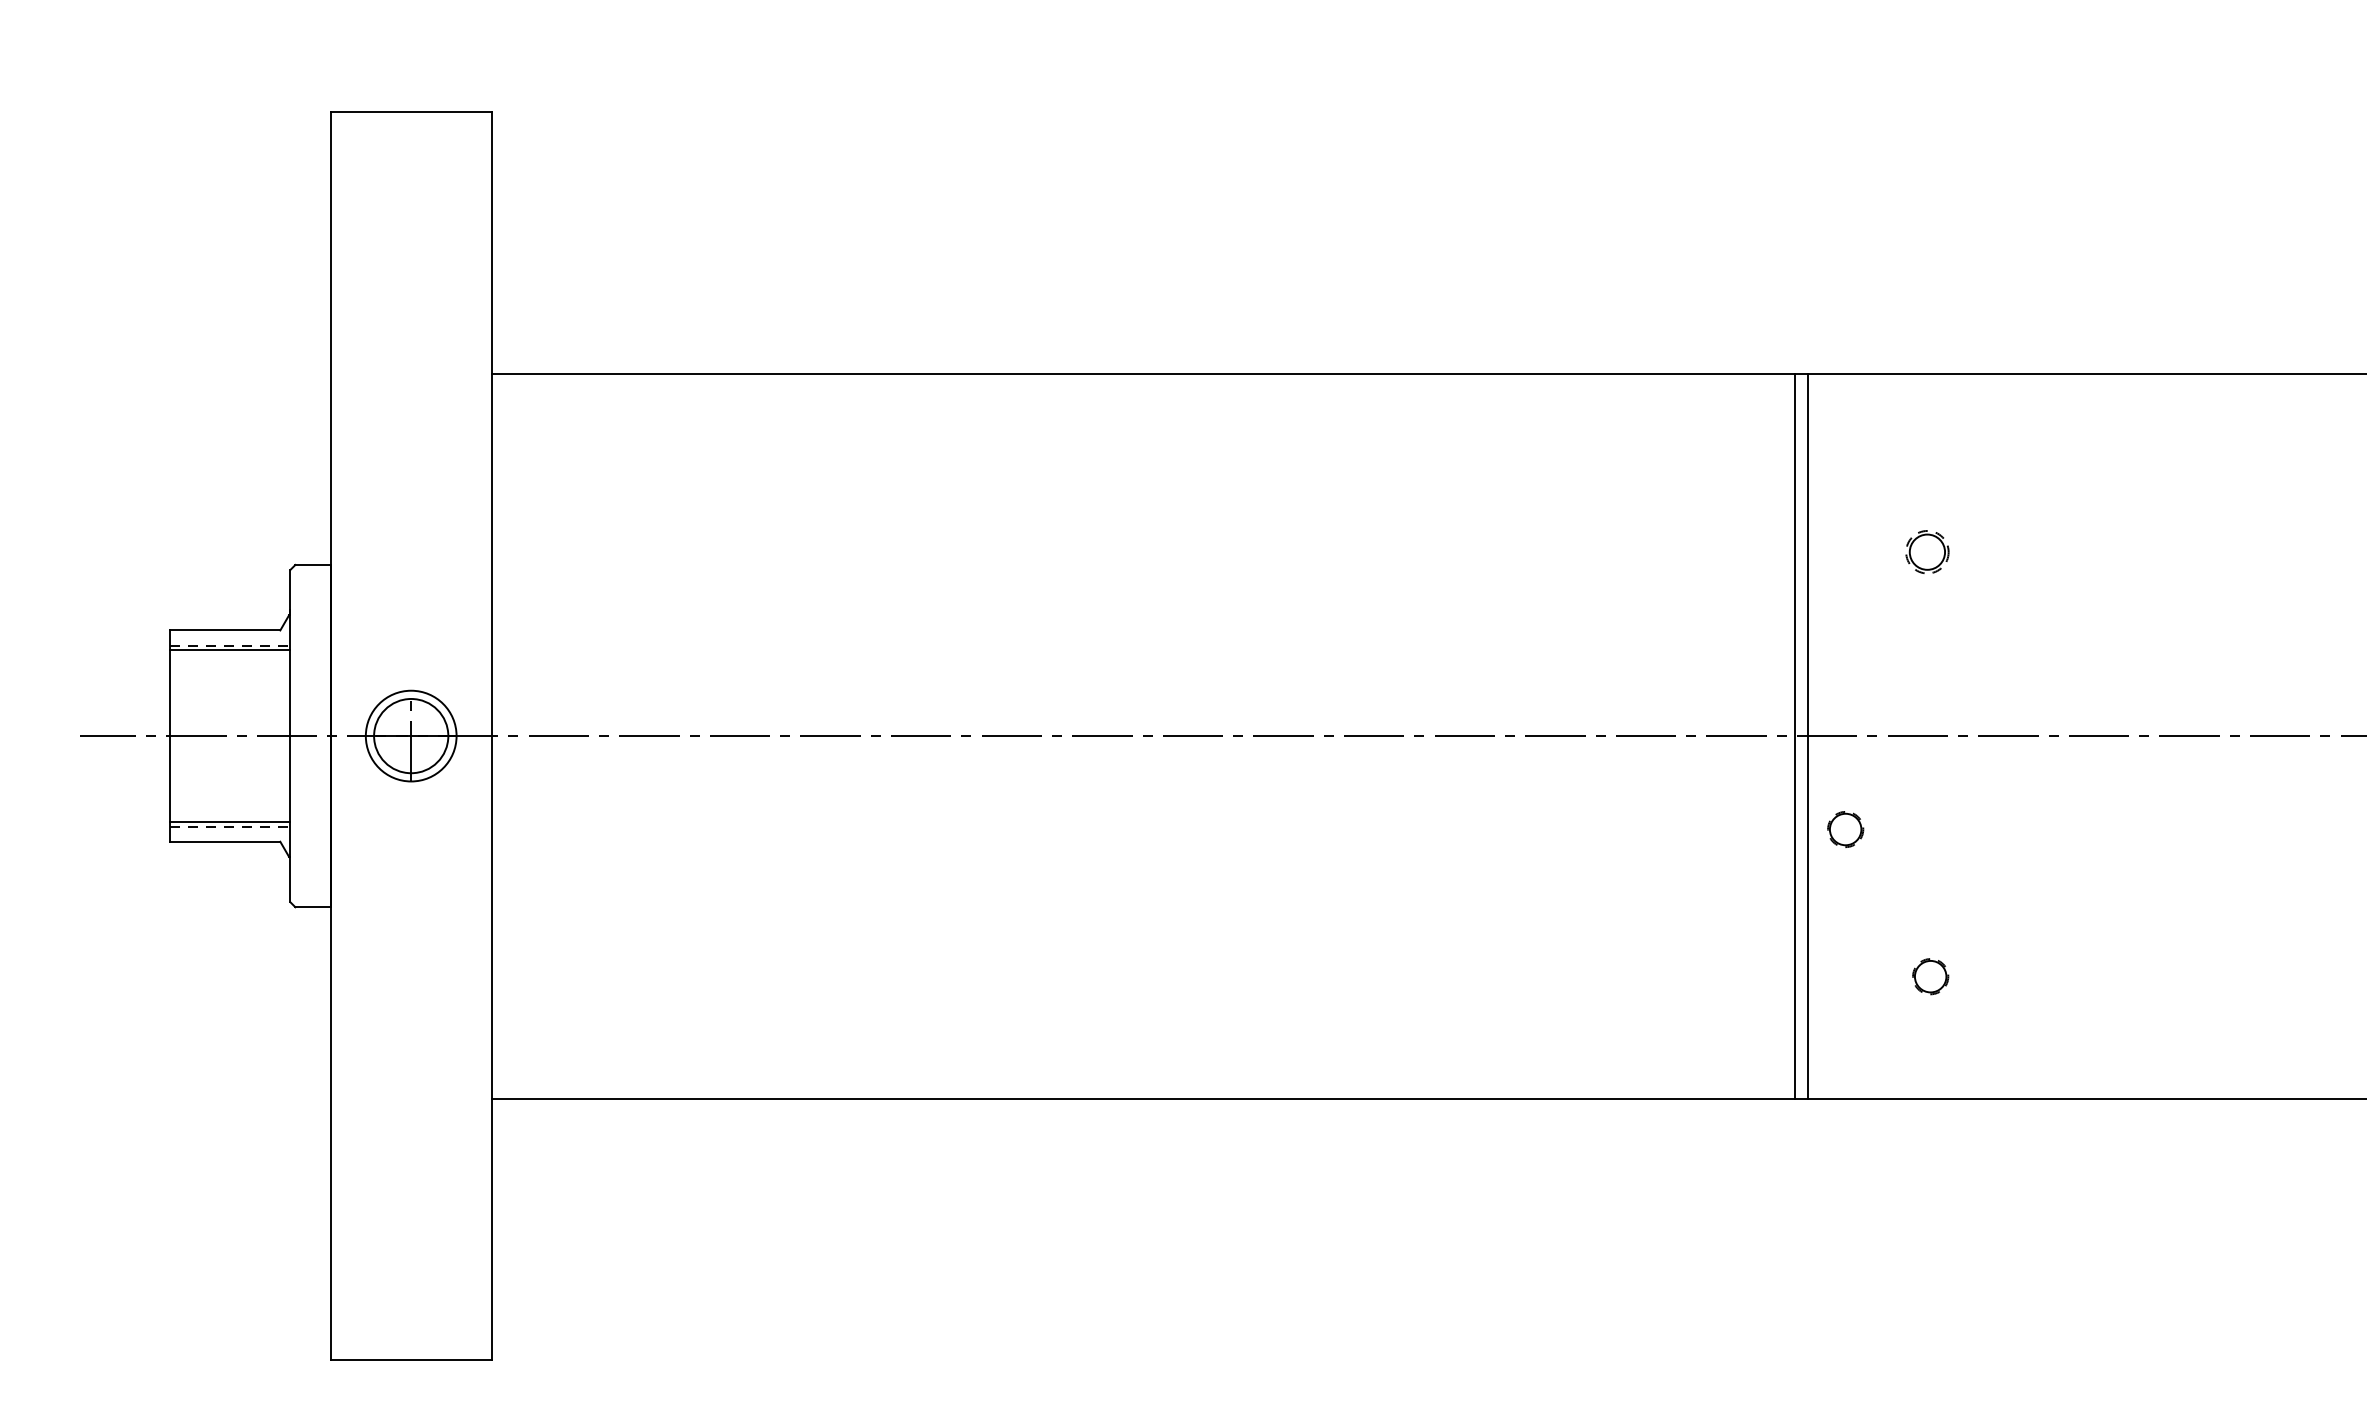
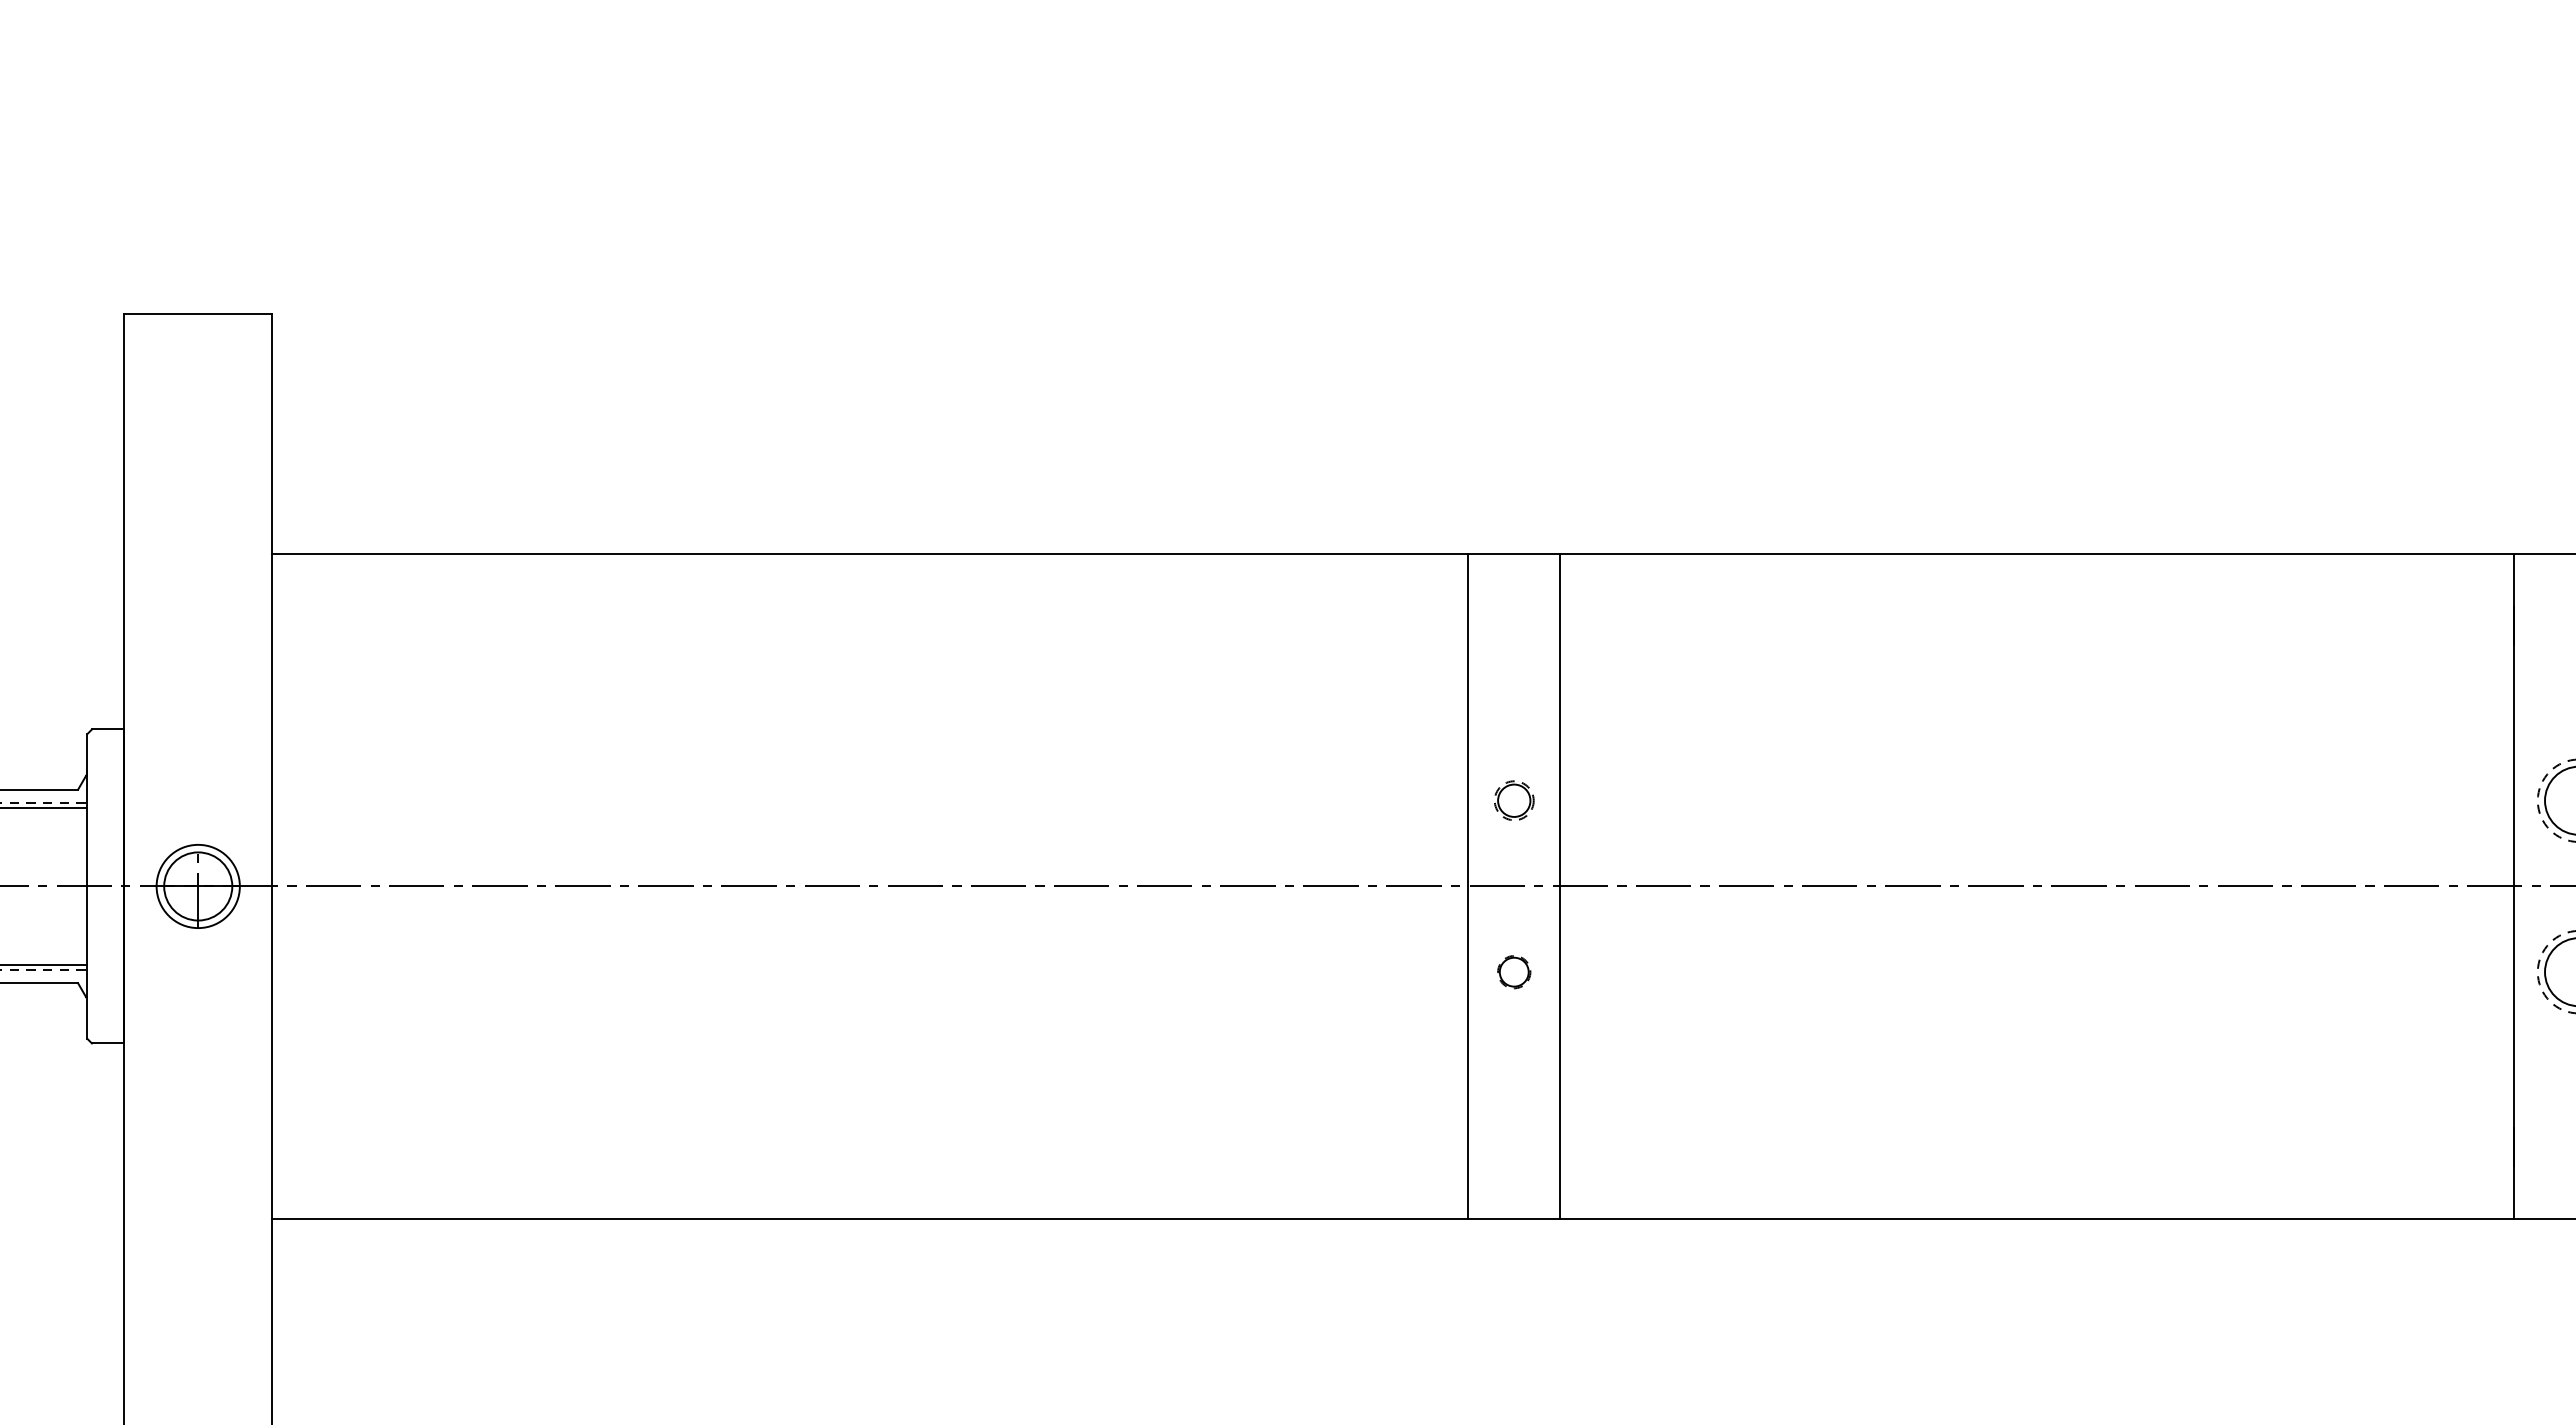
part: (1927, 551) -> (1514, 800), moved
line: (1807, 736) -> (1560, 886), moved
part: (1930, 977) -> (1592, 1107), removed

